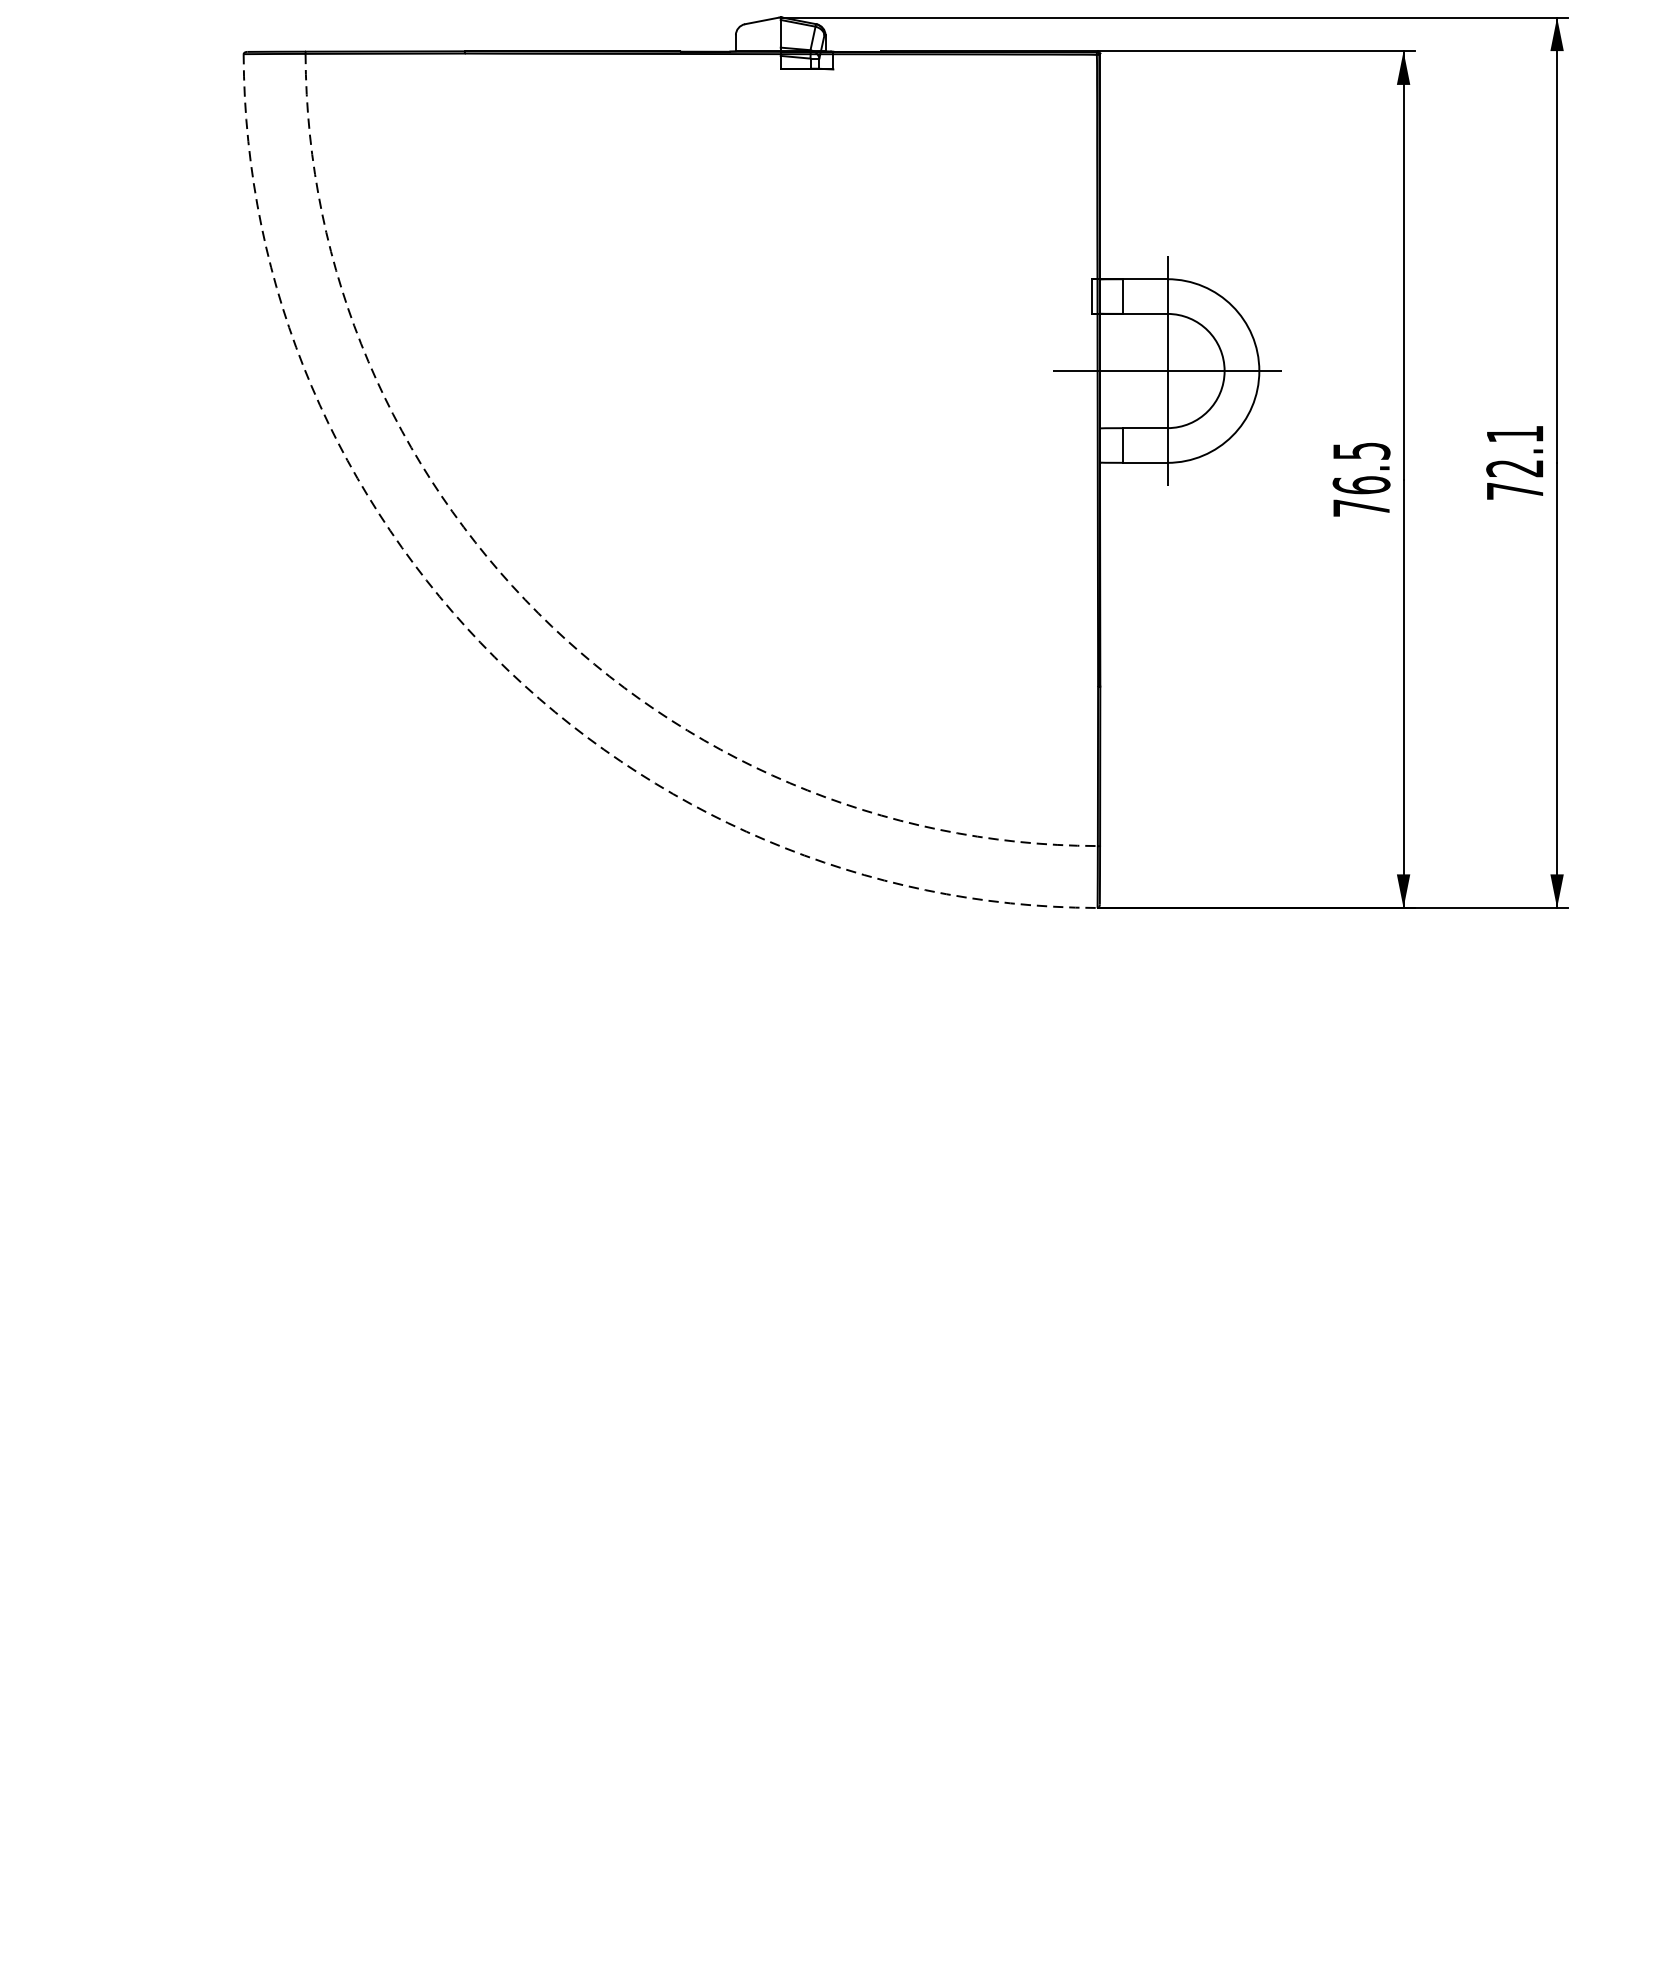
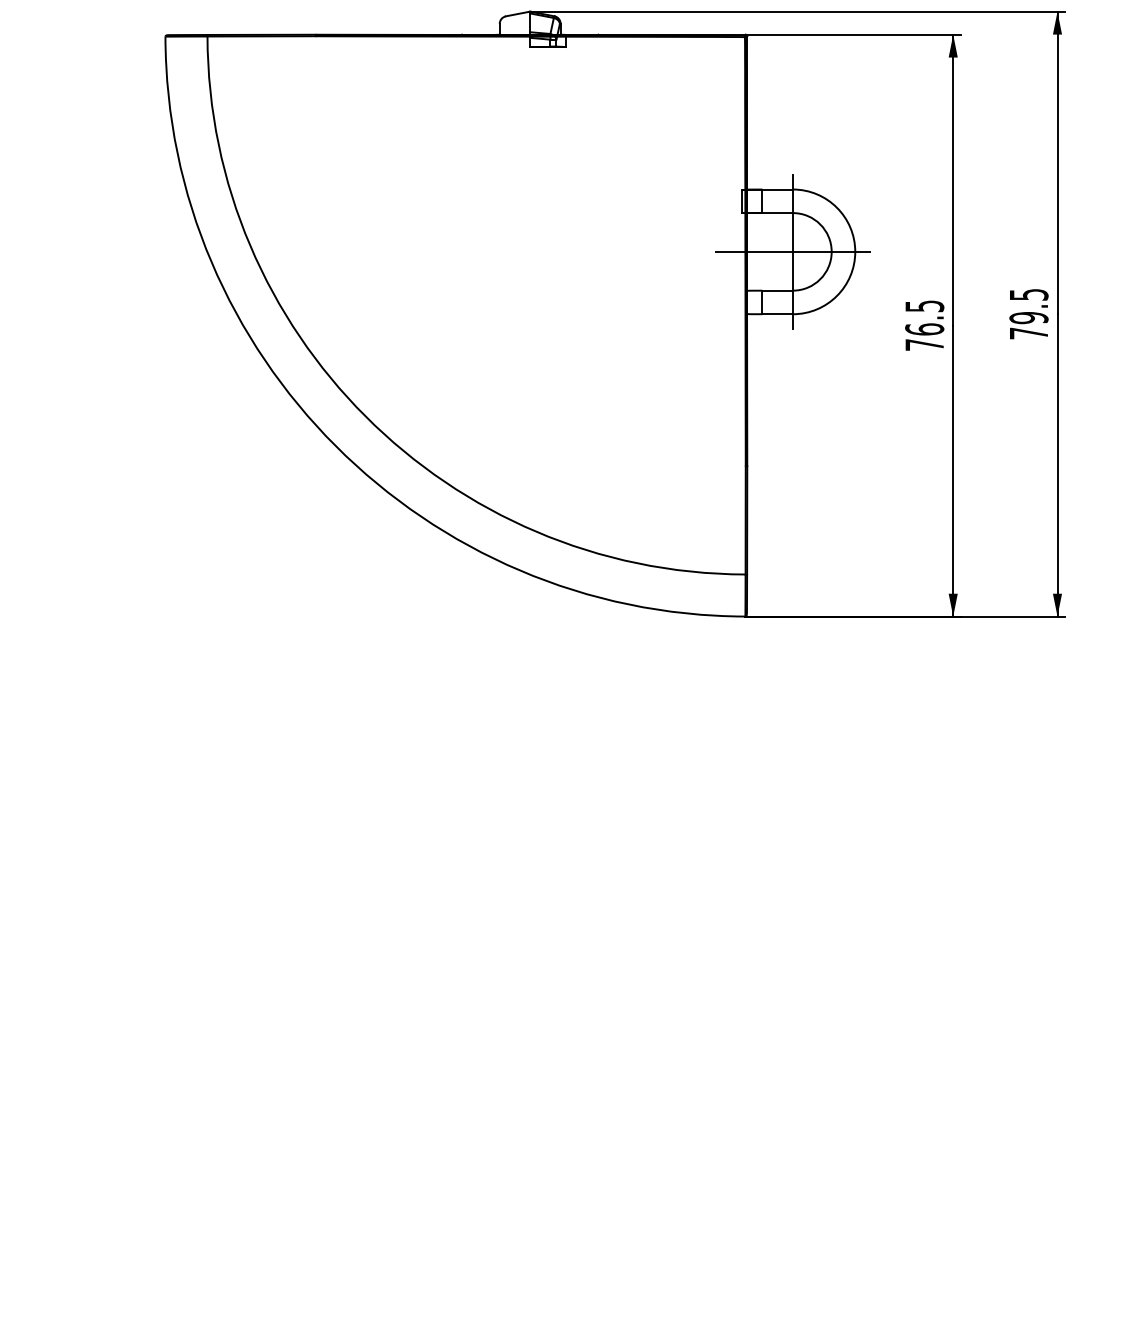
text: (1514, 451) -> (1028, 306), 72.1 -> 79.5
arc: (538, 613) -> (365, 416), dashed -> solid
arc: (494, 657) -> (335, 446), dashed -> solid

